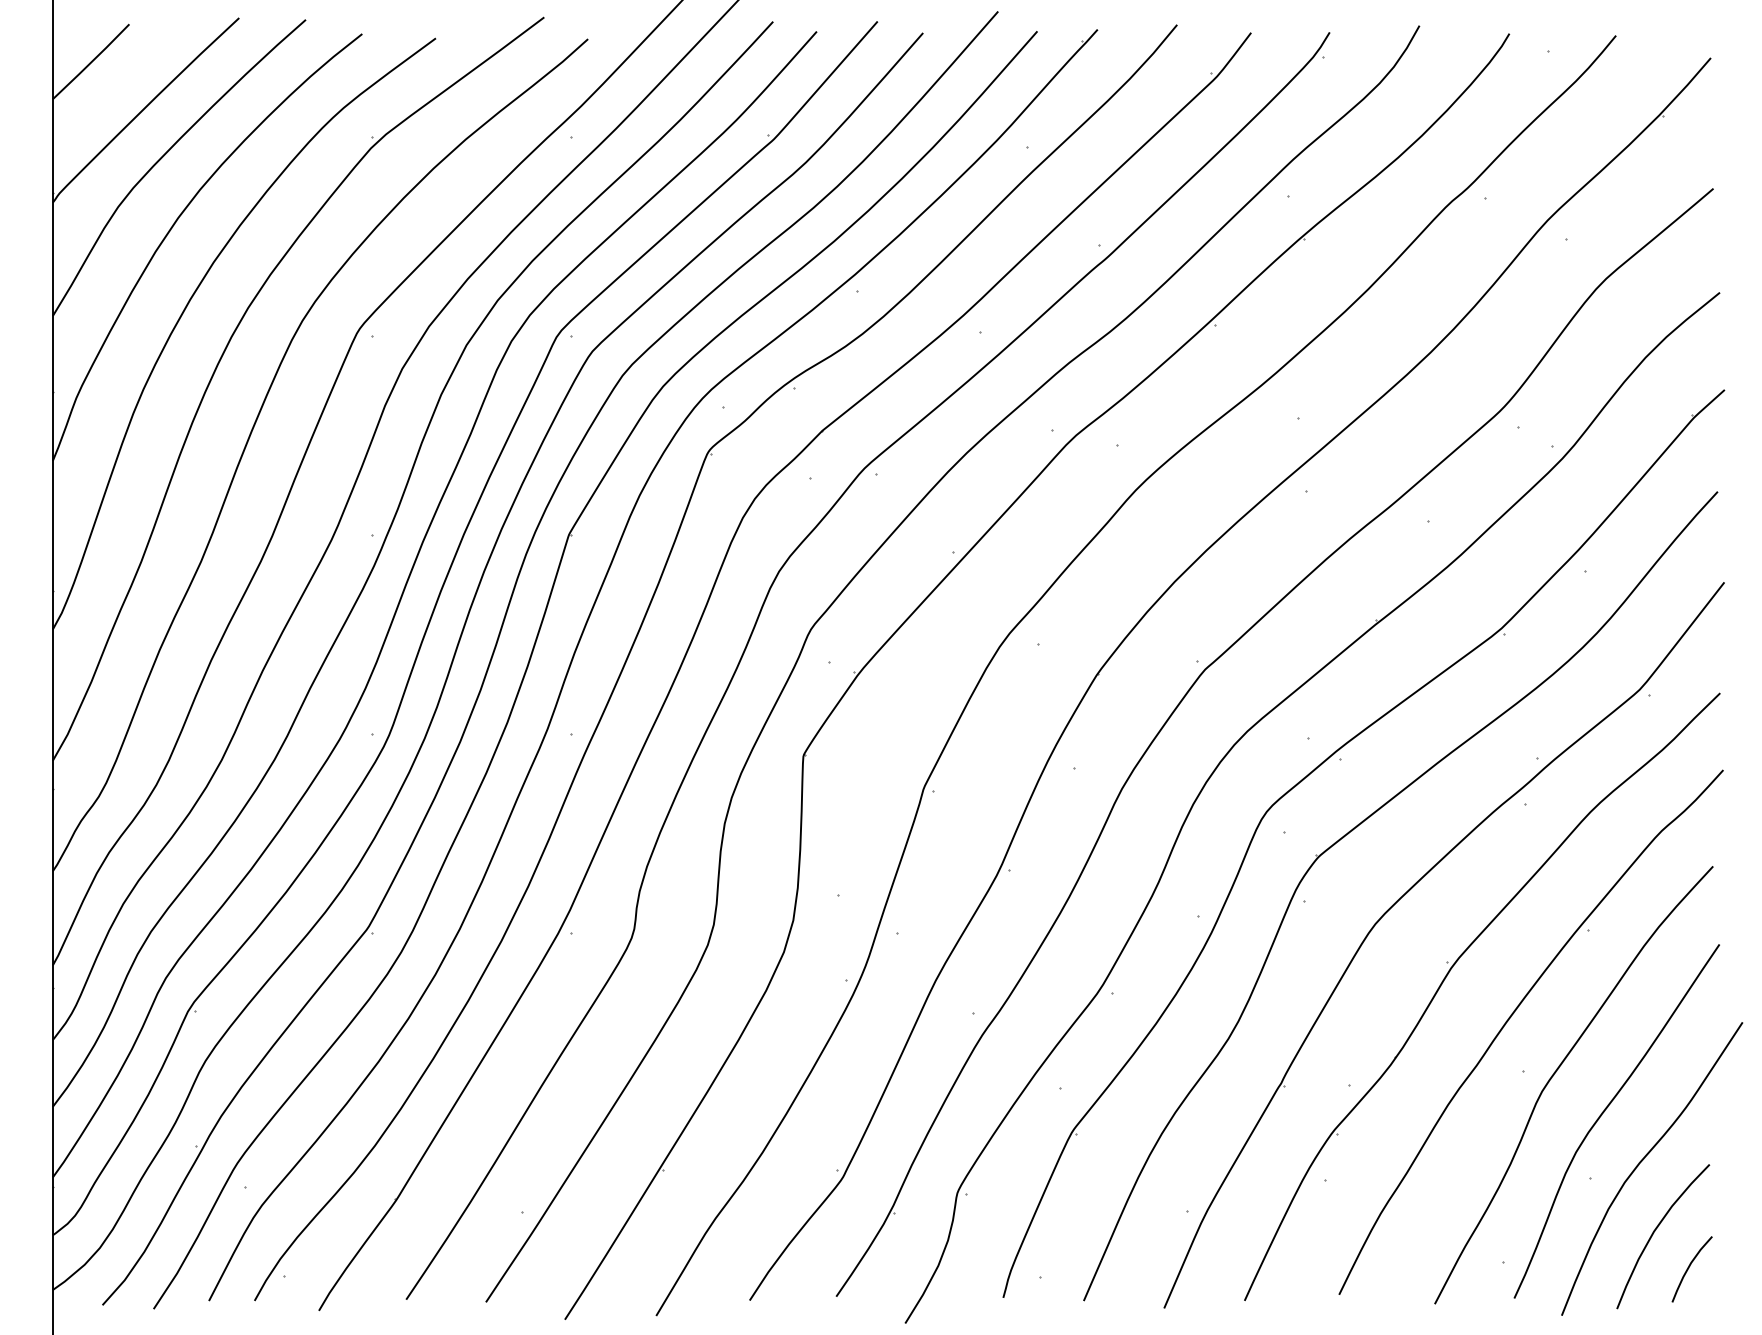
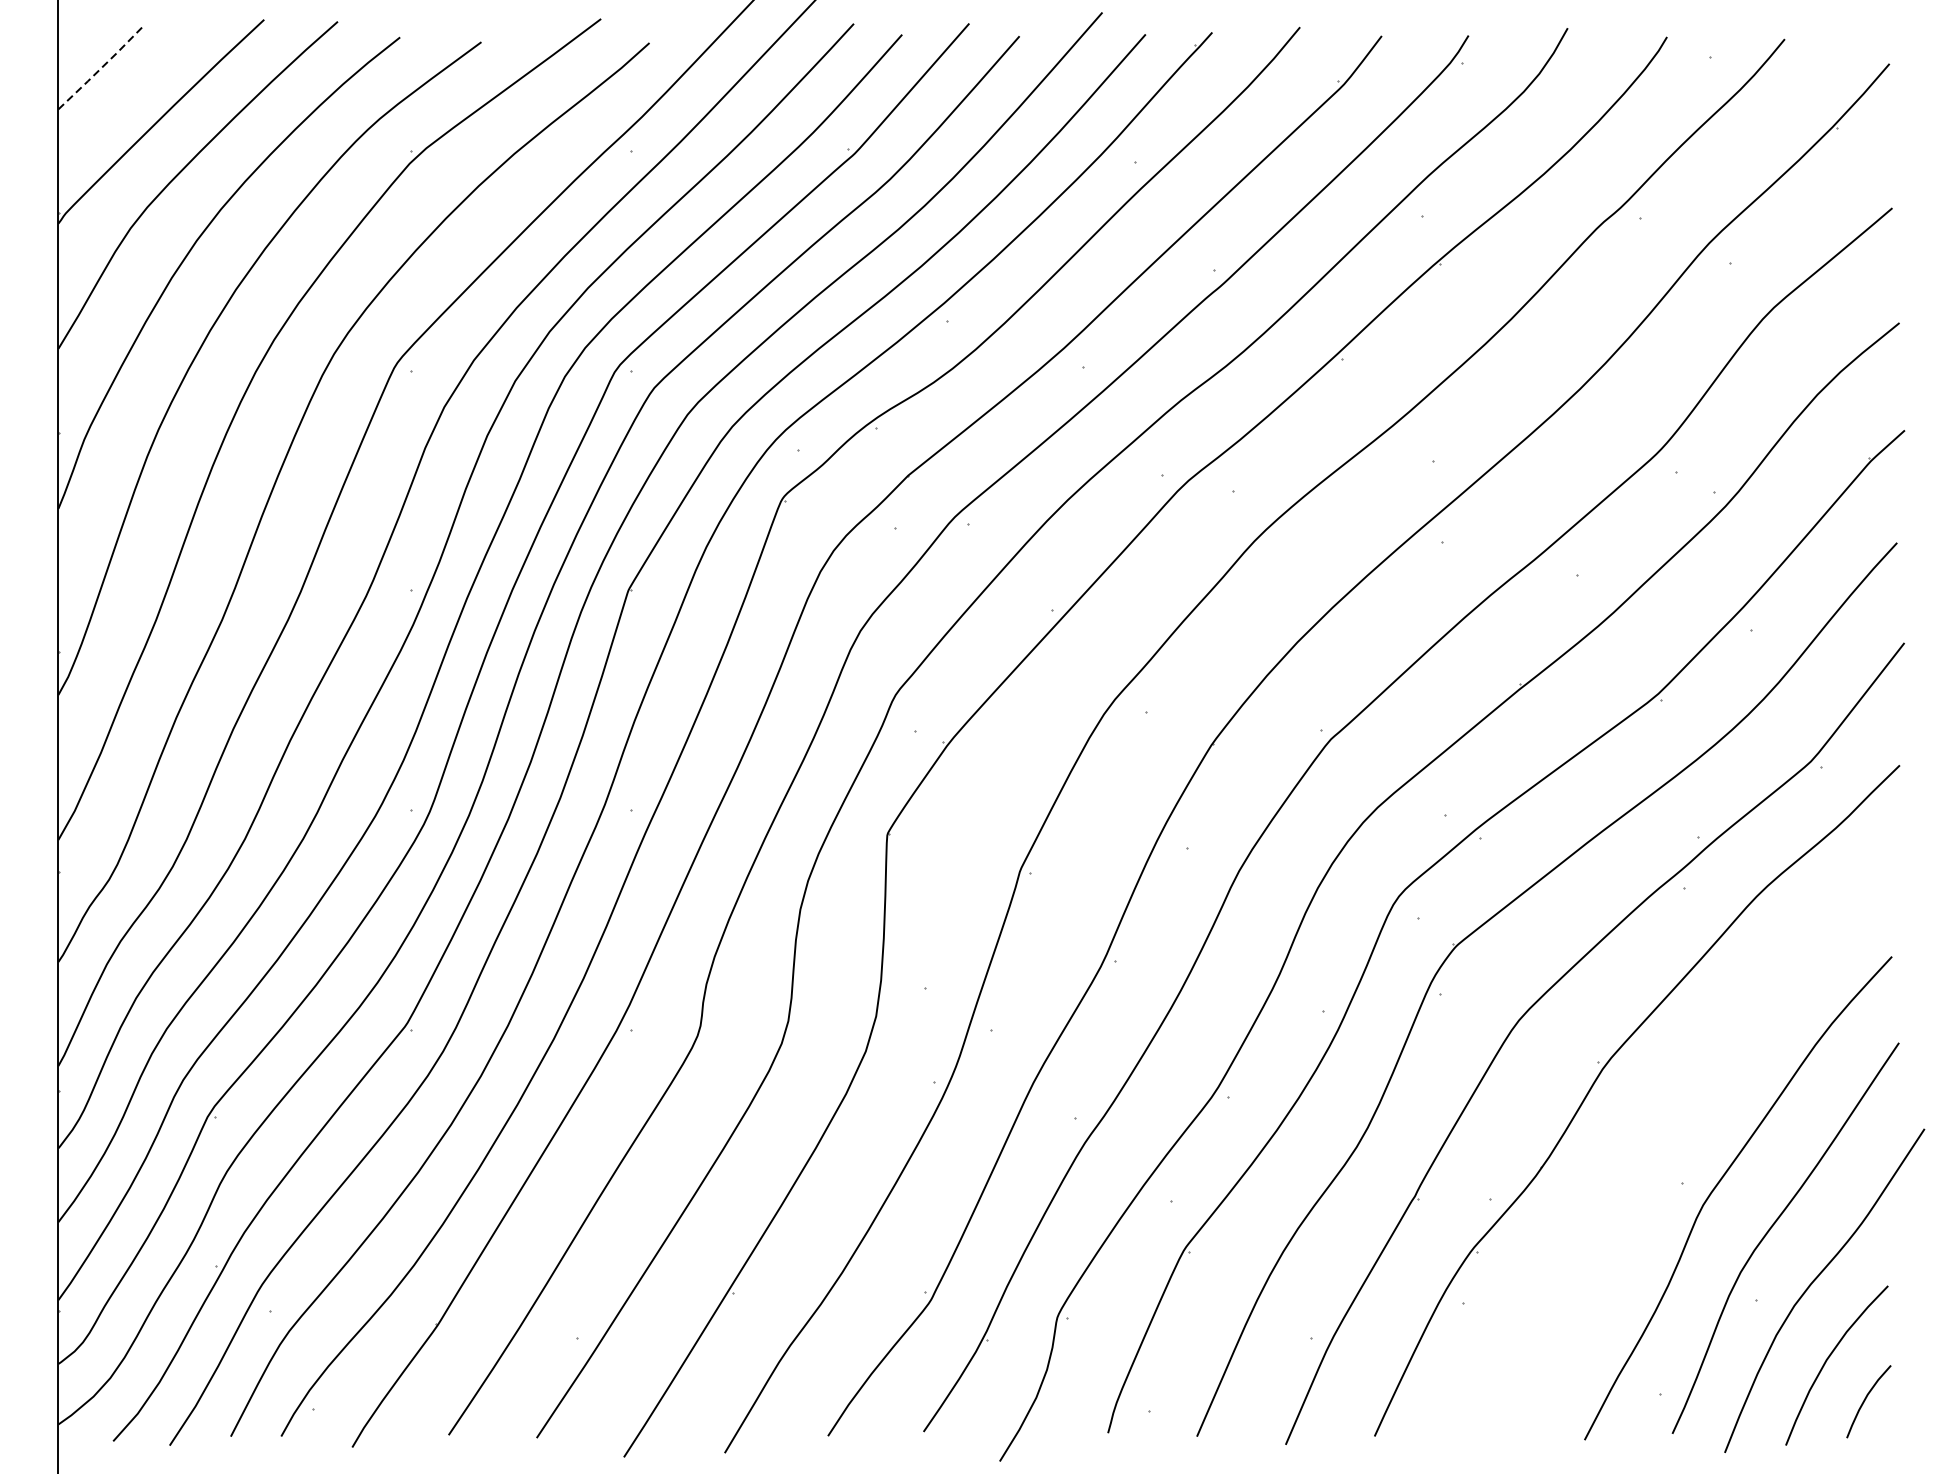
line: (92, 61) -> (102, 67), solid -> dashed
part: (1511, 1017) -> (1669, 1123), removed

